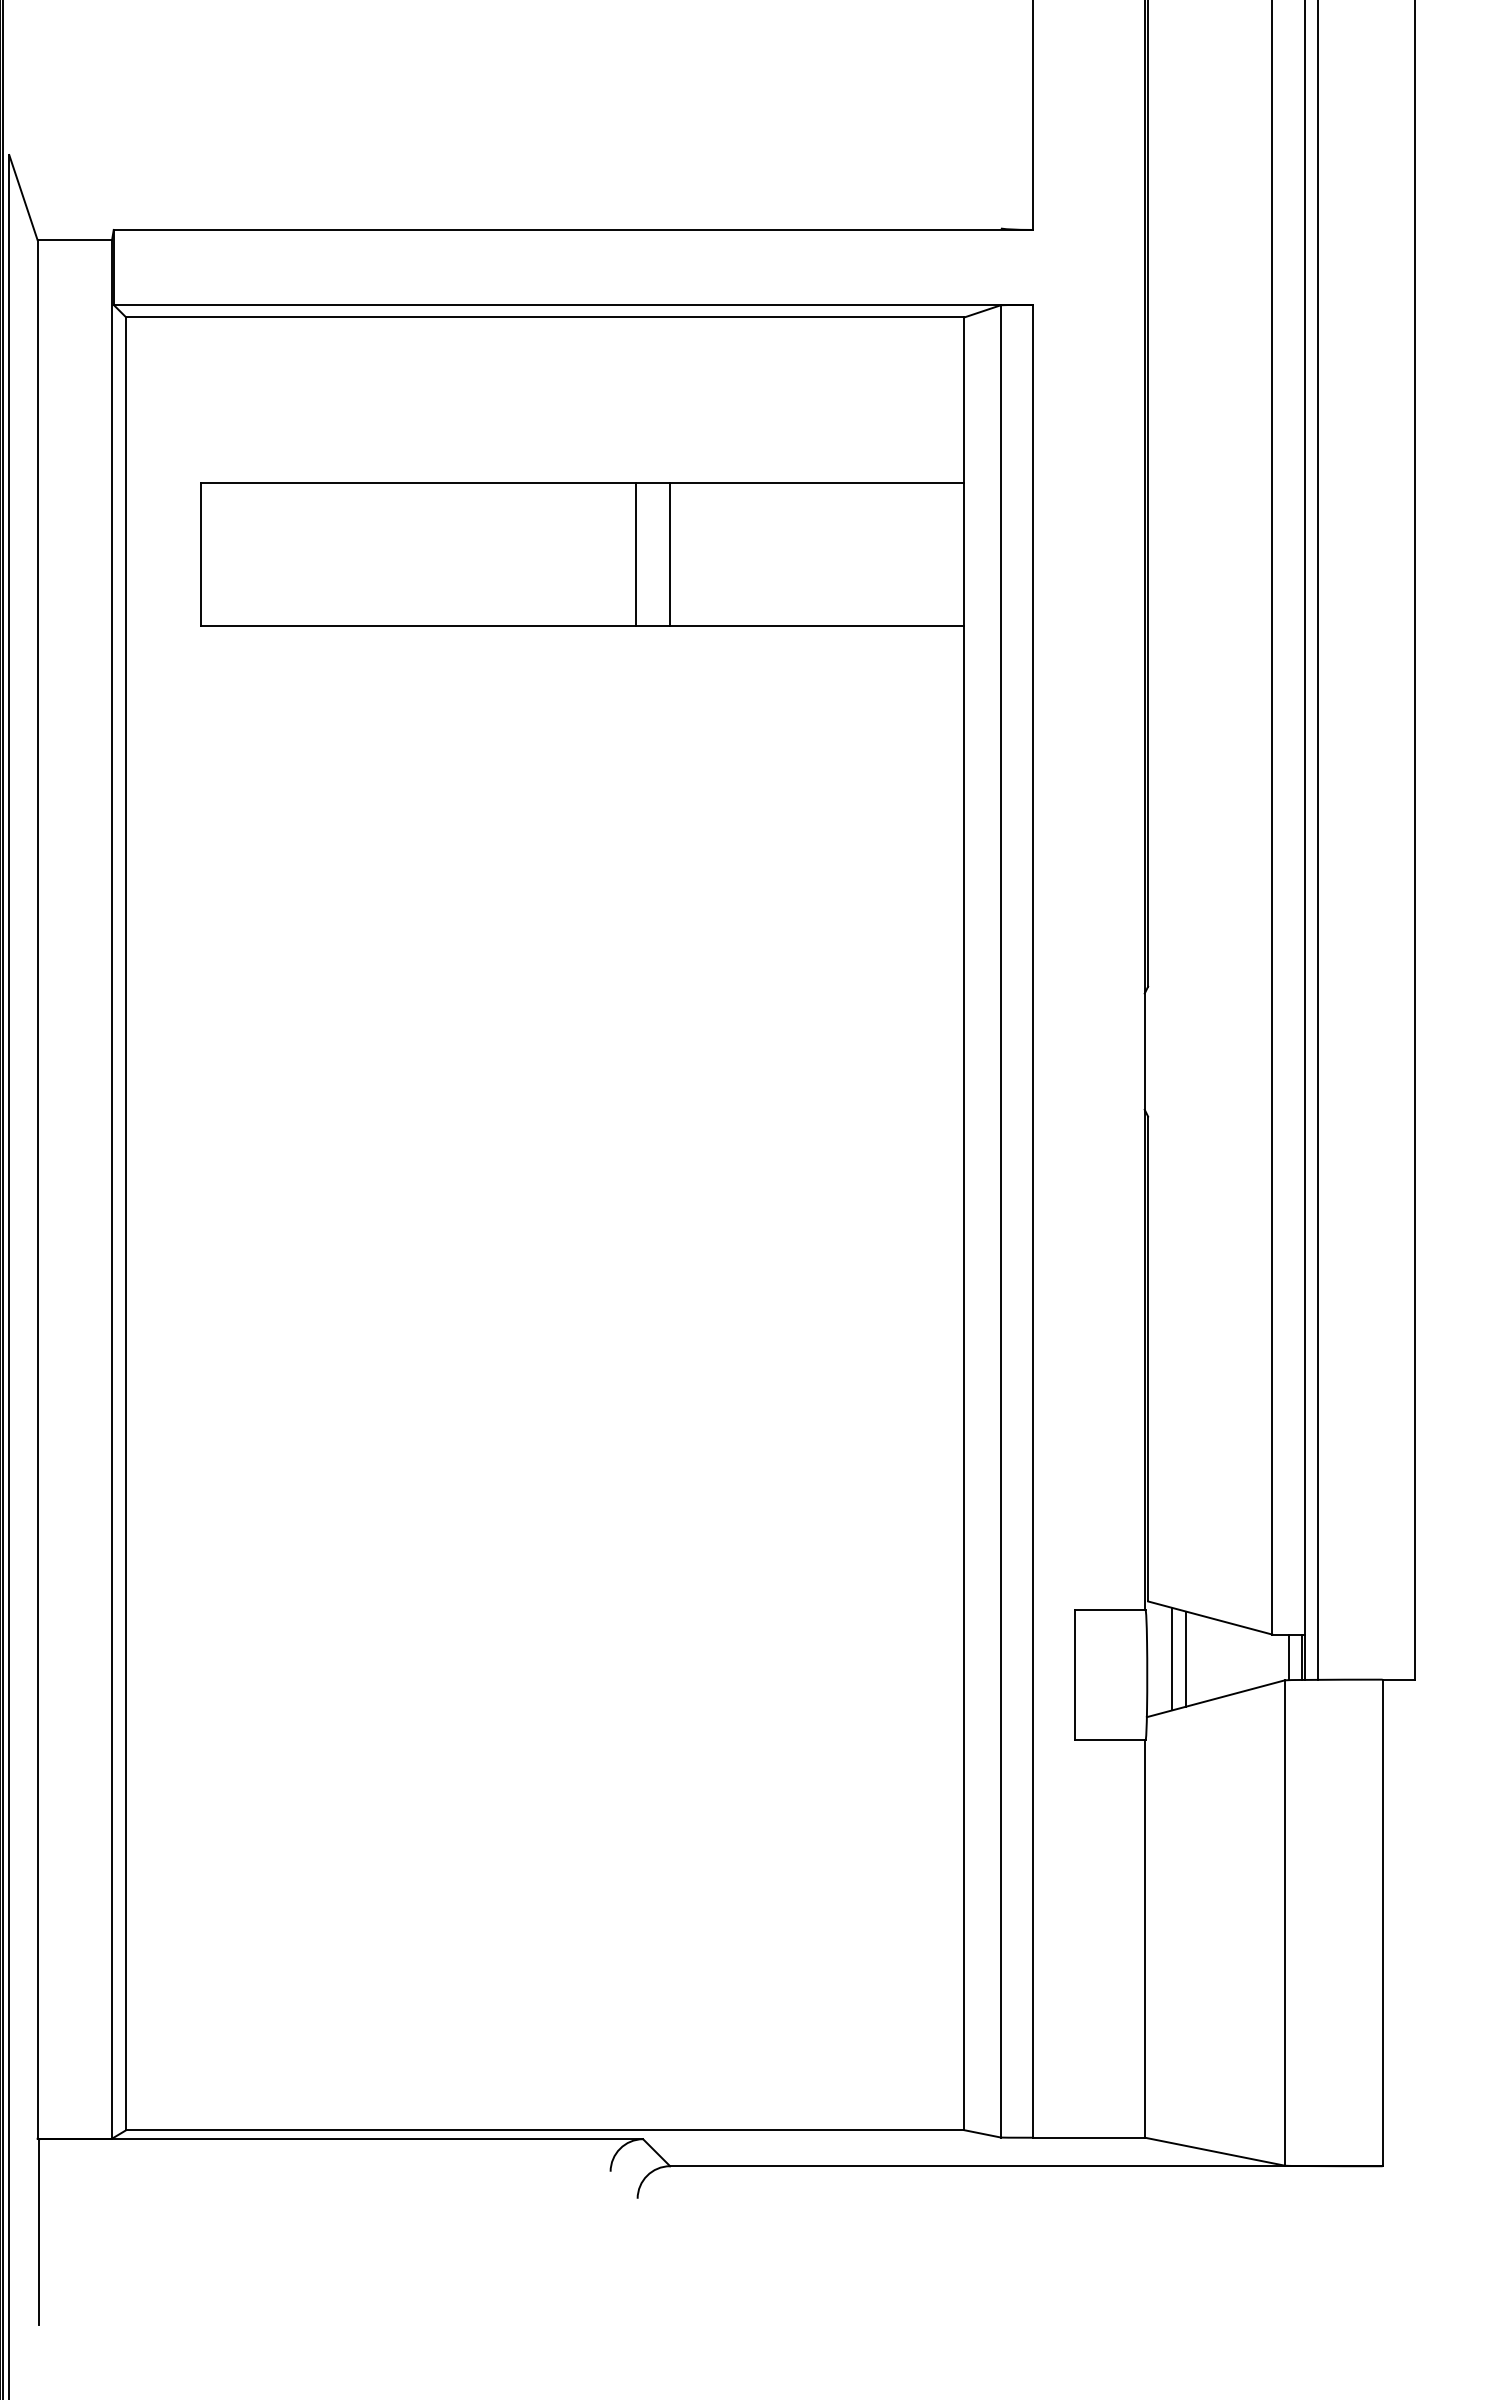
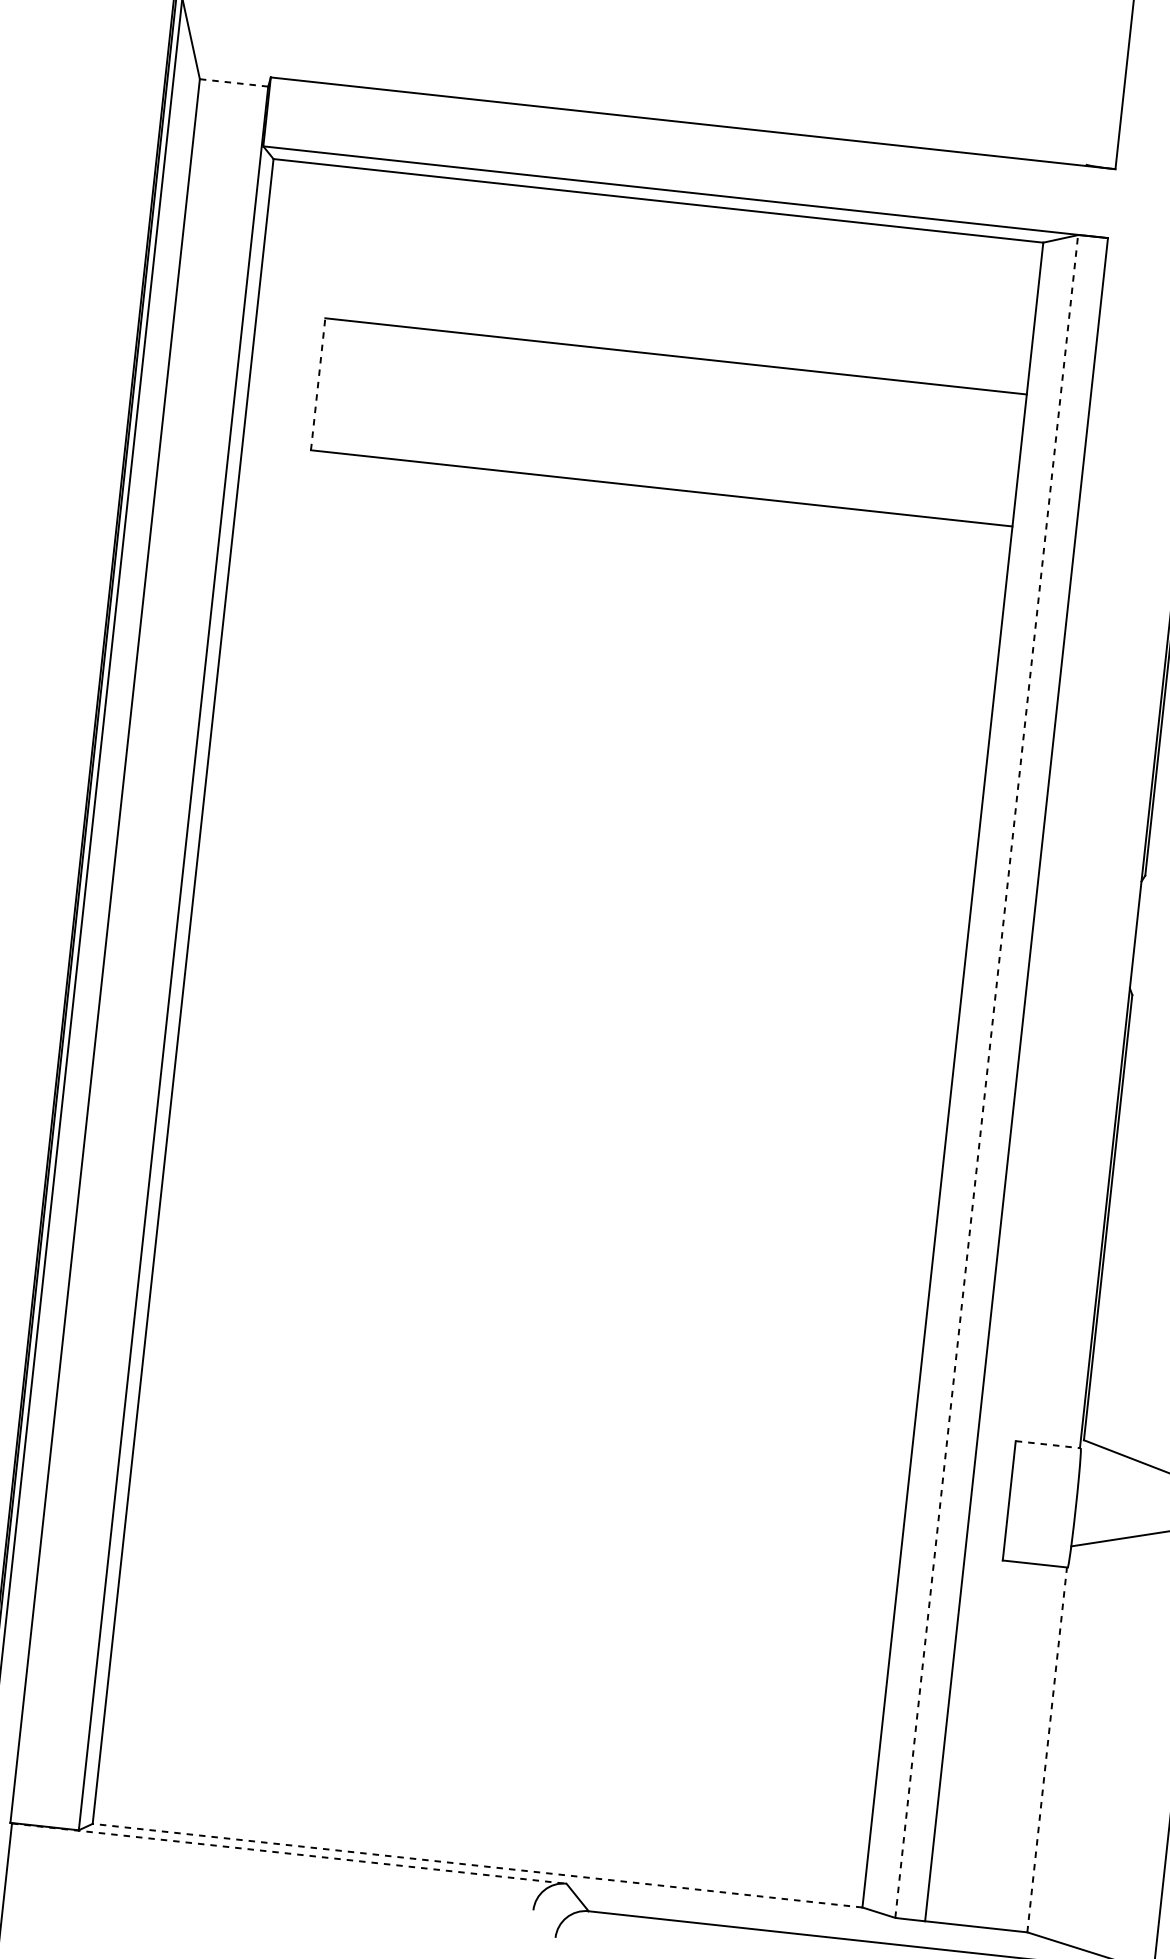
line: (75, 240) -> (234, 83), solid -> dashed
line: (200, 554) -> (318, 384), solid -> dashed
line: (635, 554) -> (717, 427), removed
line: (669, 554) -> (748, 430), removed
line: (1000, 1220) -> (986, 1075), solid -> dashed
line: (1110, 1610) -> (1048, 1444), solid -> dashed
line: (1172, 1658) -> (1100, 1495), removed
line: (1185, 1658) -> (1112, 1496), removed
line: (1144, 1939) -> (1046, 1750), solid -> dashed
line: (544, 2130) -> (476, 1865), solid -> dashed
line: (341, 2139) -> (289, 1853), solid -> dashed

